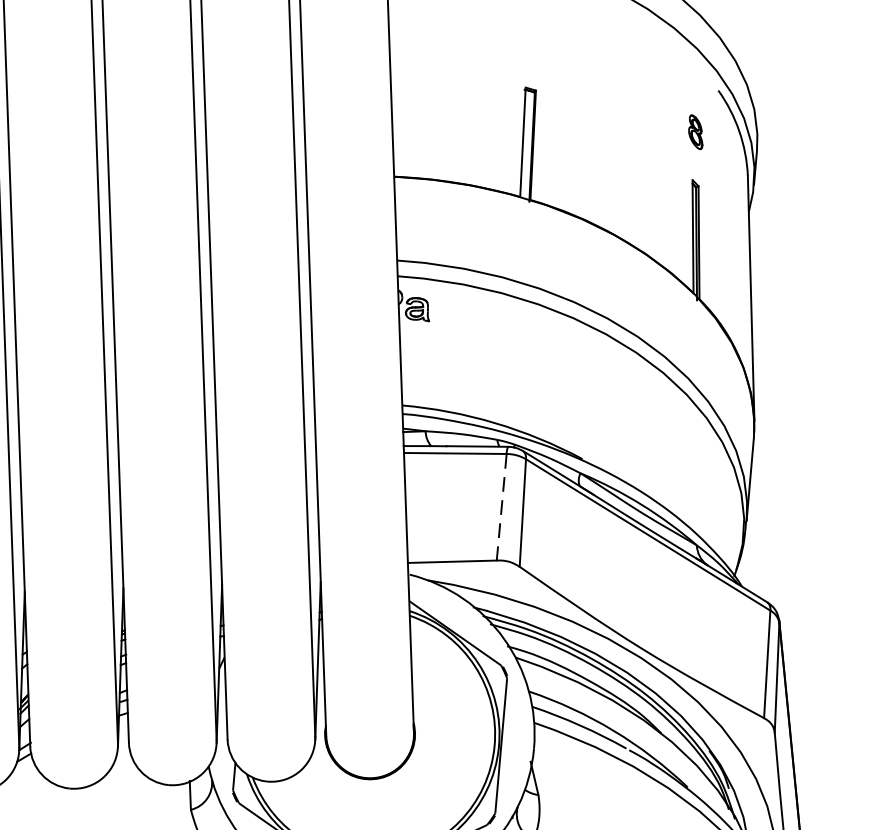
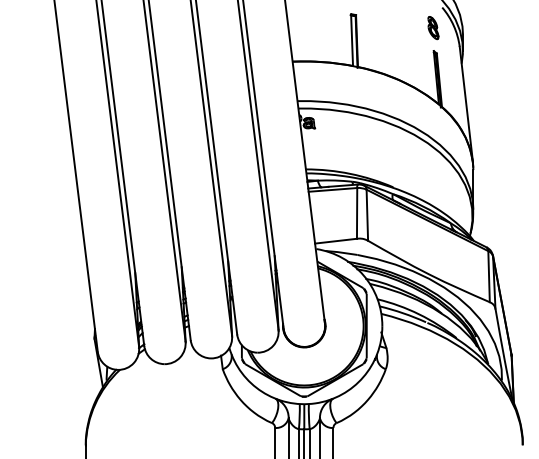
part: (696, 132) -> (433, 28), size x1.43
line: (502, 507) -> (357, 213), dashed -> solid

